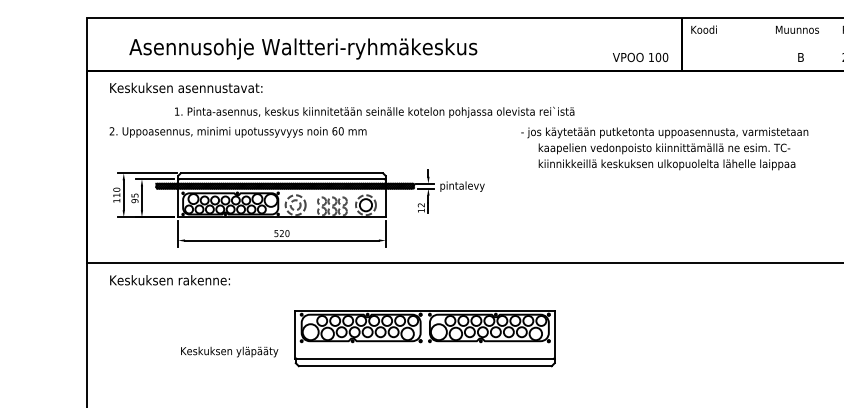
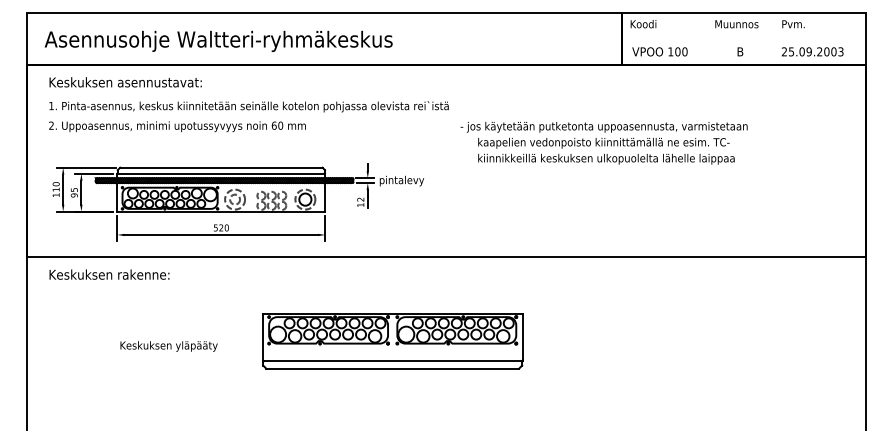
text: (303, 48) -> (218, 40), moved
text: (640, 57) -> (659, 51), moved
text: (374, 112) -> (248, 106), moved
part: (425, 339) -> (392, 341), moved

